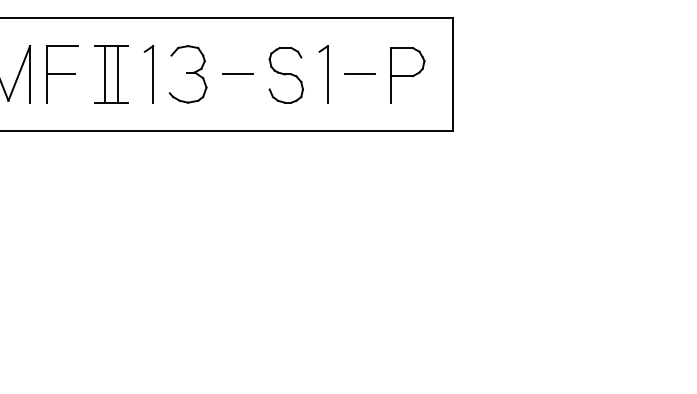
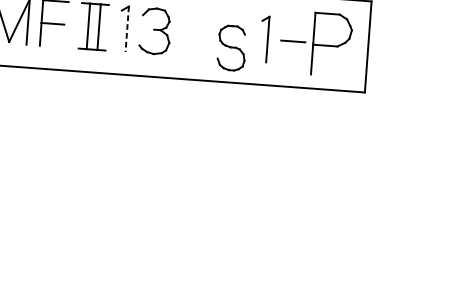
line: (153, 74) -> (127, 29), solid -> dashed
line: (238, 74) -> (195, 34), removed
part: (285, 75) -> (231, 48), moved
part: (407, 75) -> (331, 45), size x1.4

